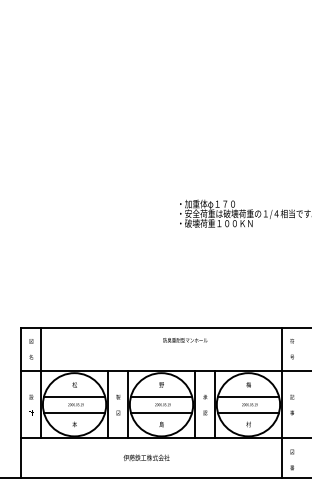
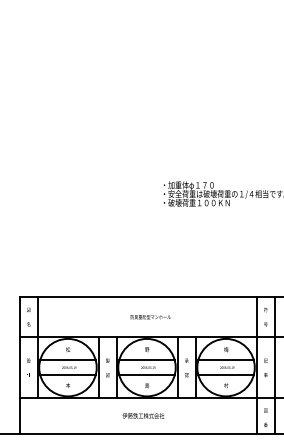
text: (185, 340) -> (150, 317), moved
line: (301, 402) -> (274, 365), added
text: (146, 457) -> (143, 415), moved

